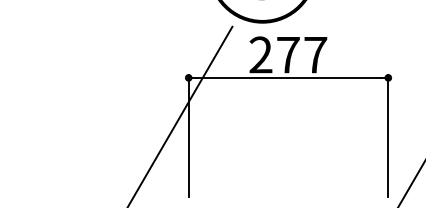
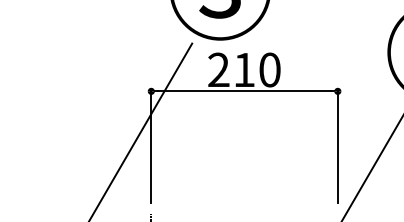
text: (302, 54) -> (257, 69), 277 -> 210

